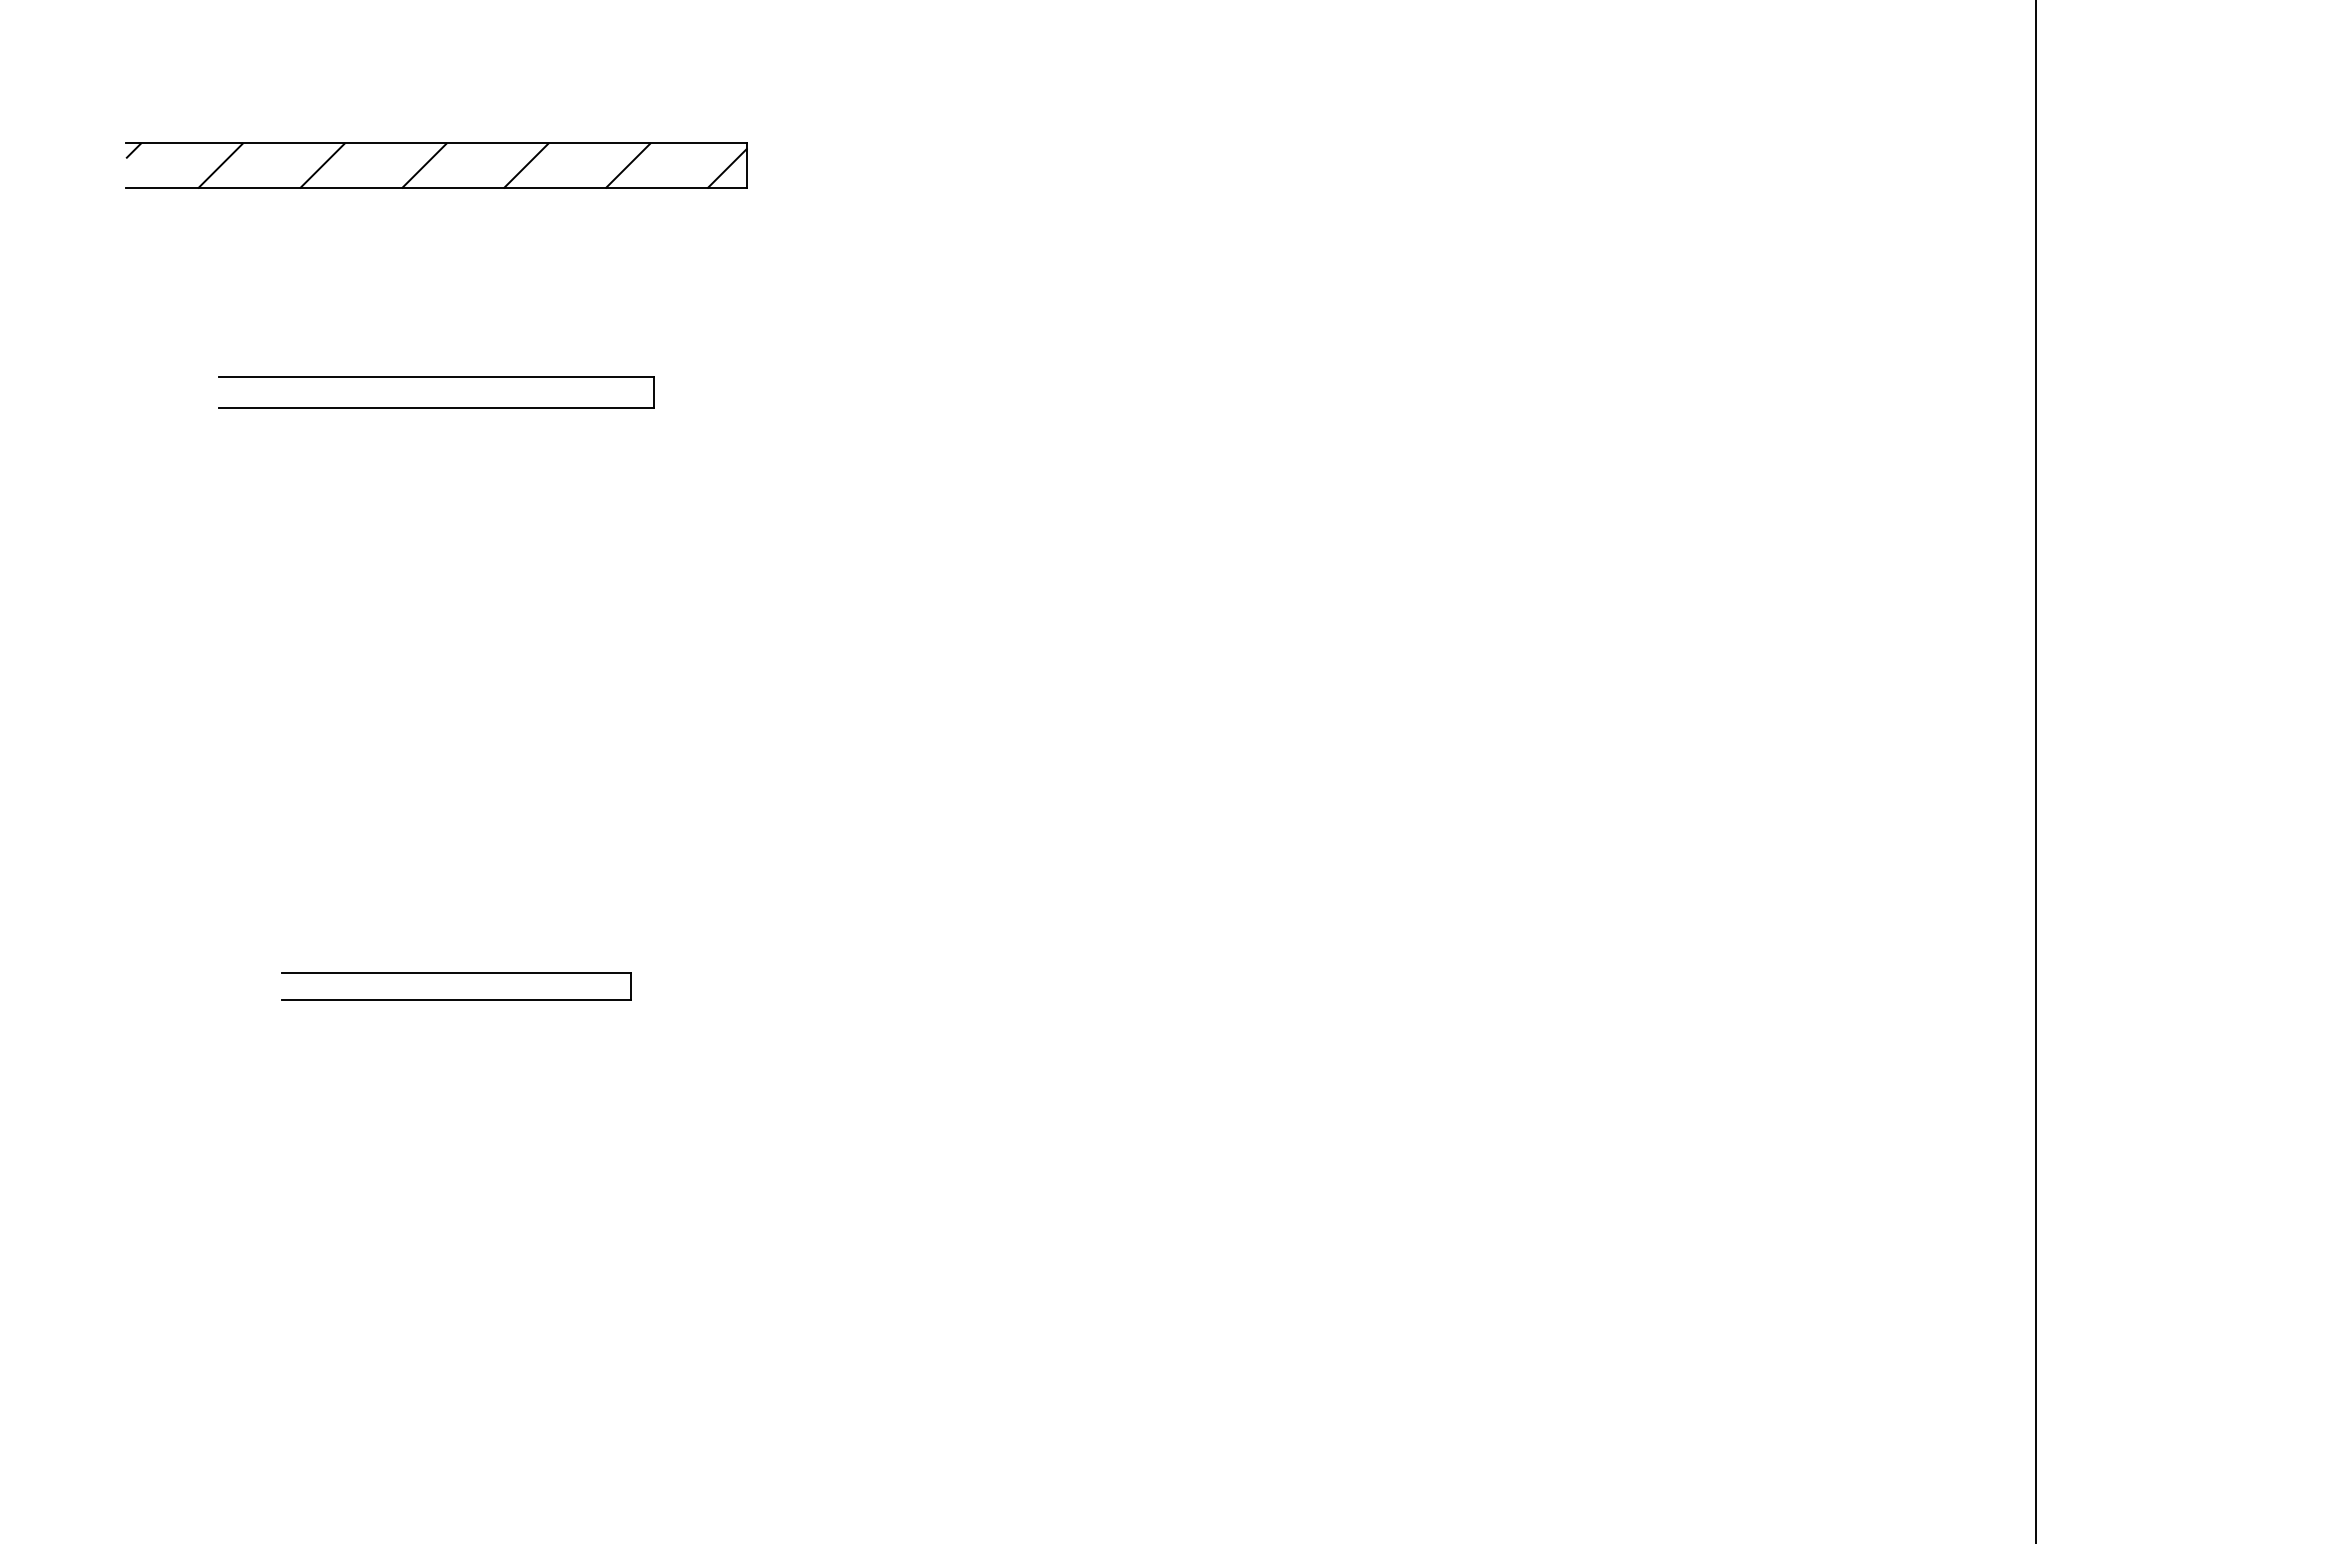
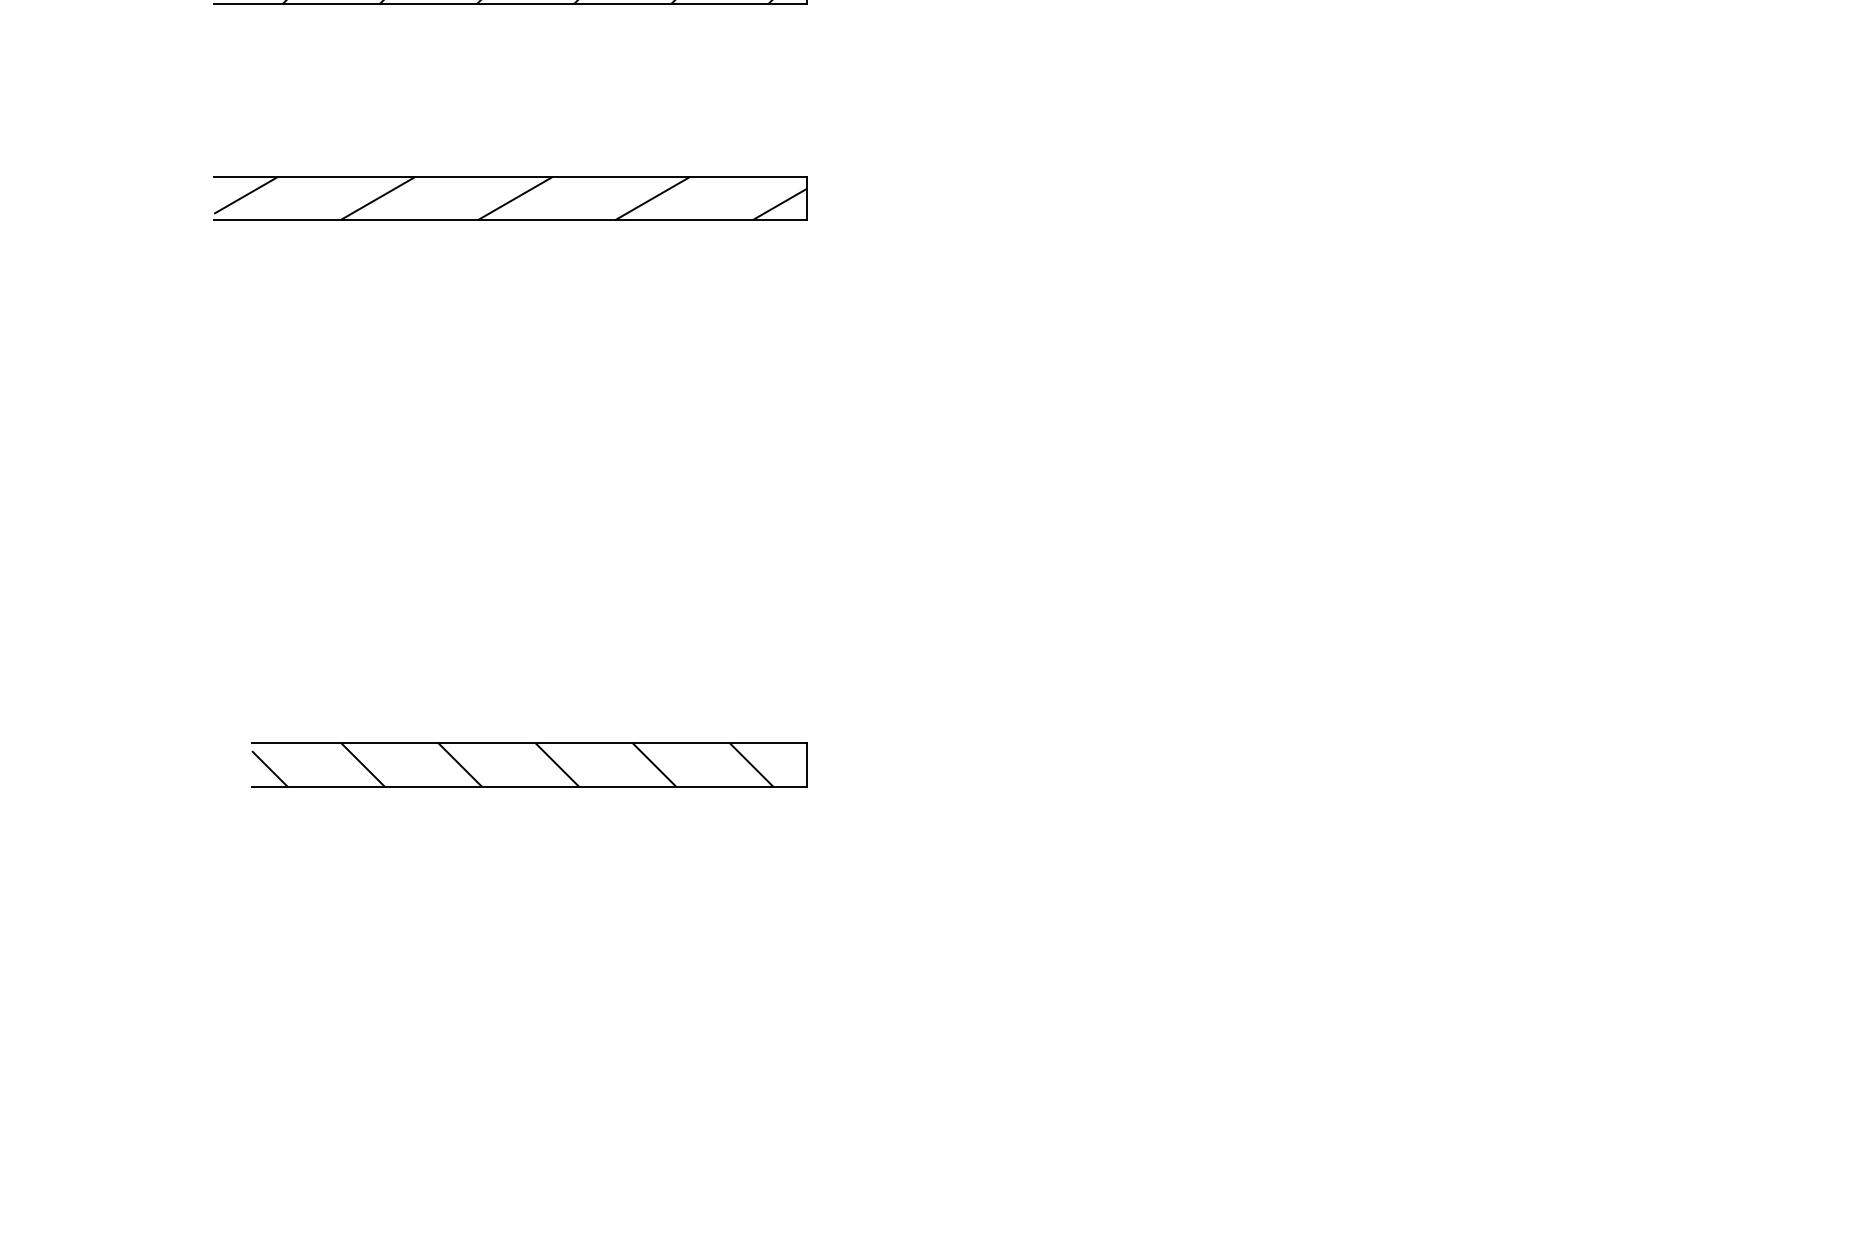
part: (436, 392) -> (510, 198), size x1.43
part: (456, 986) -> (529, 765), size x1.67

